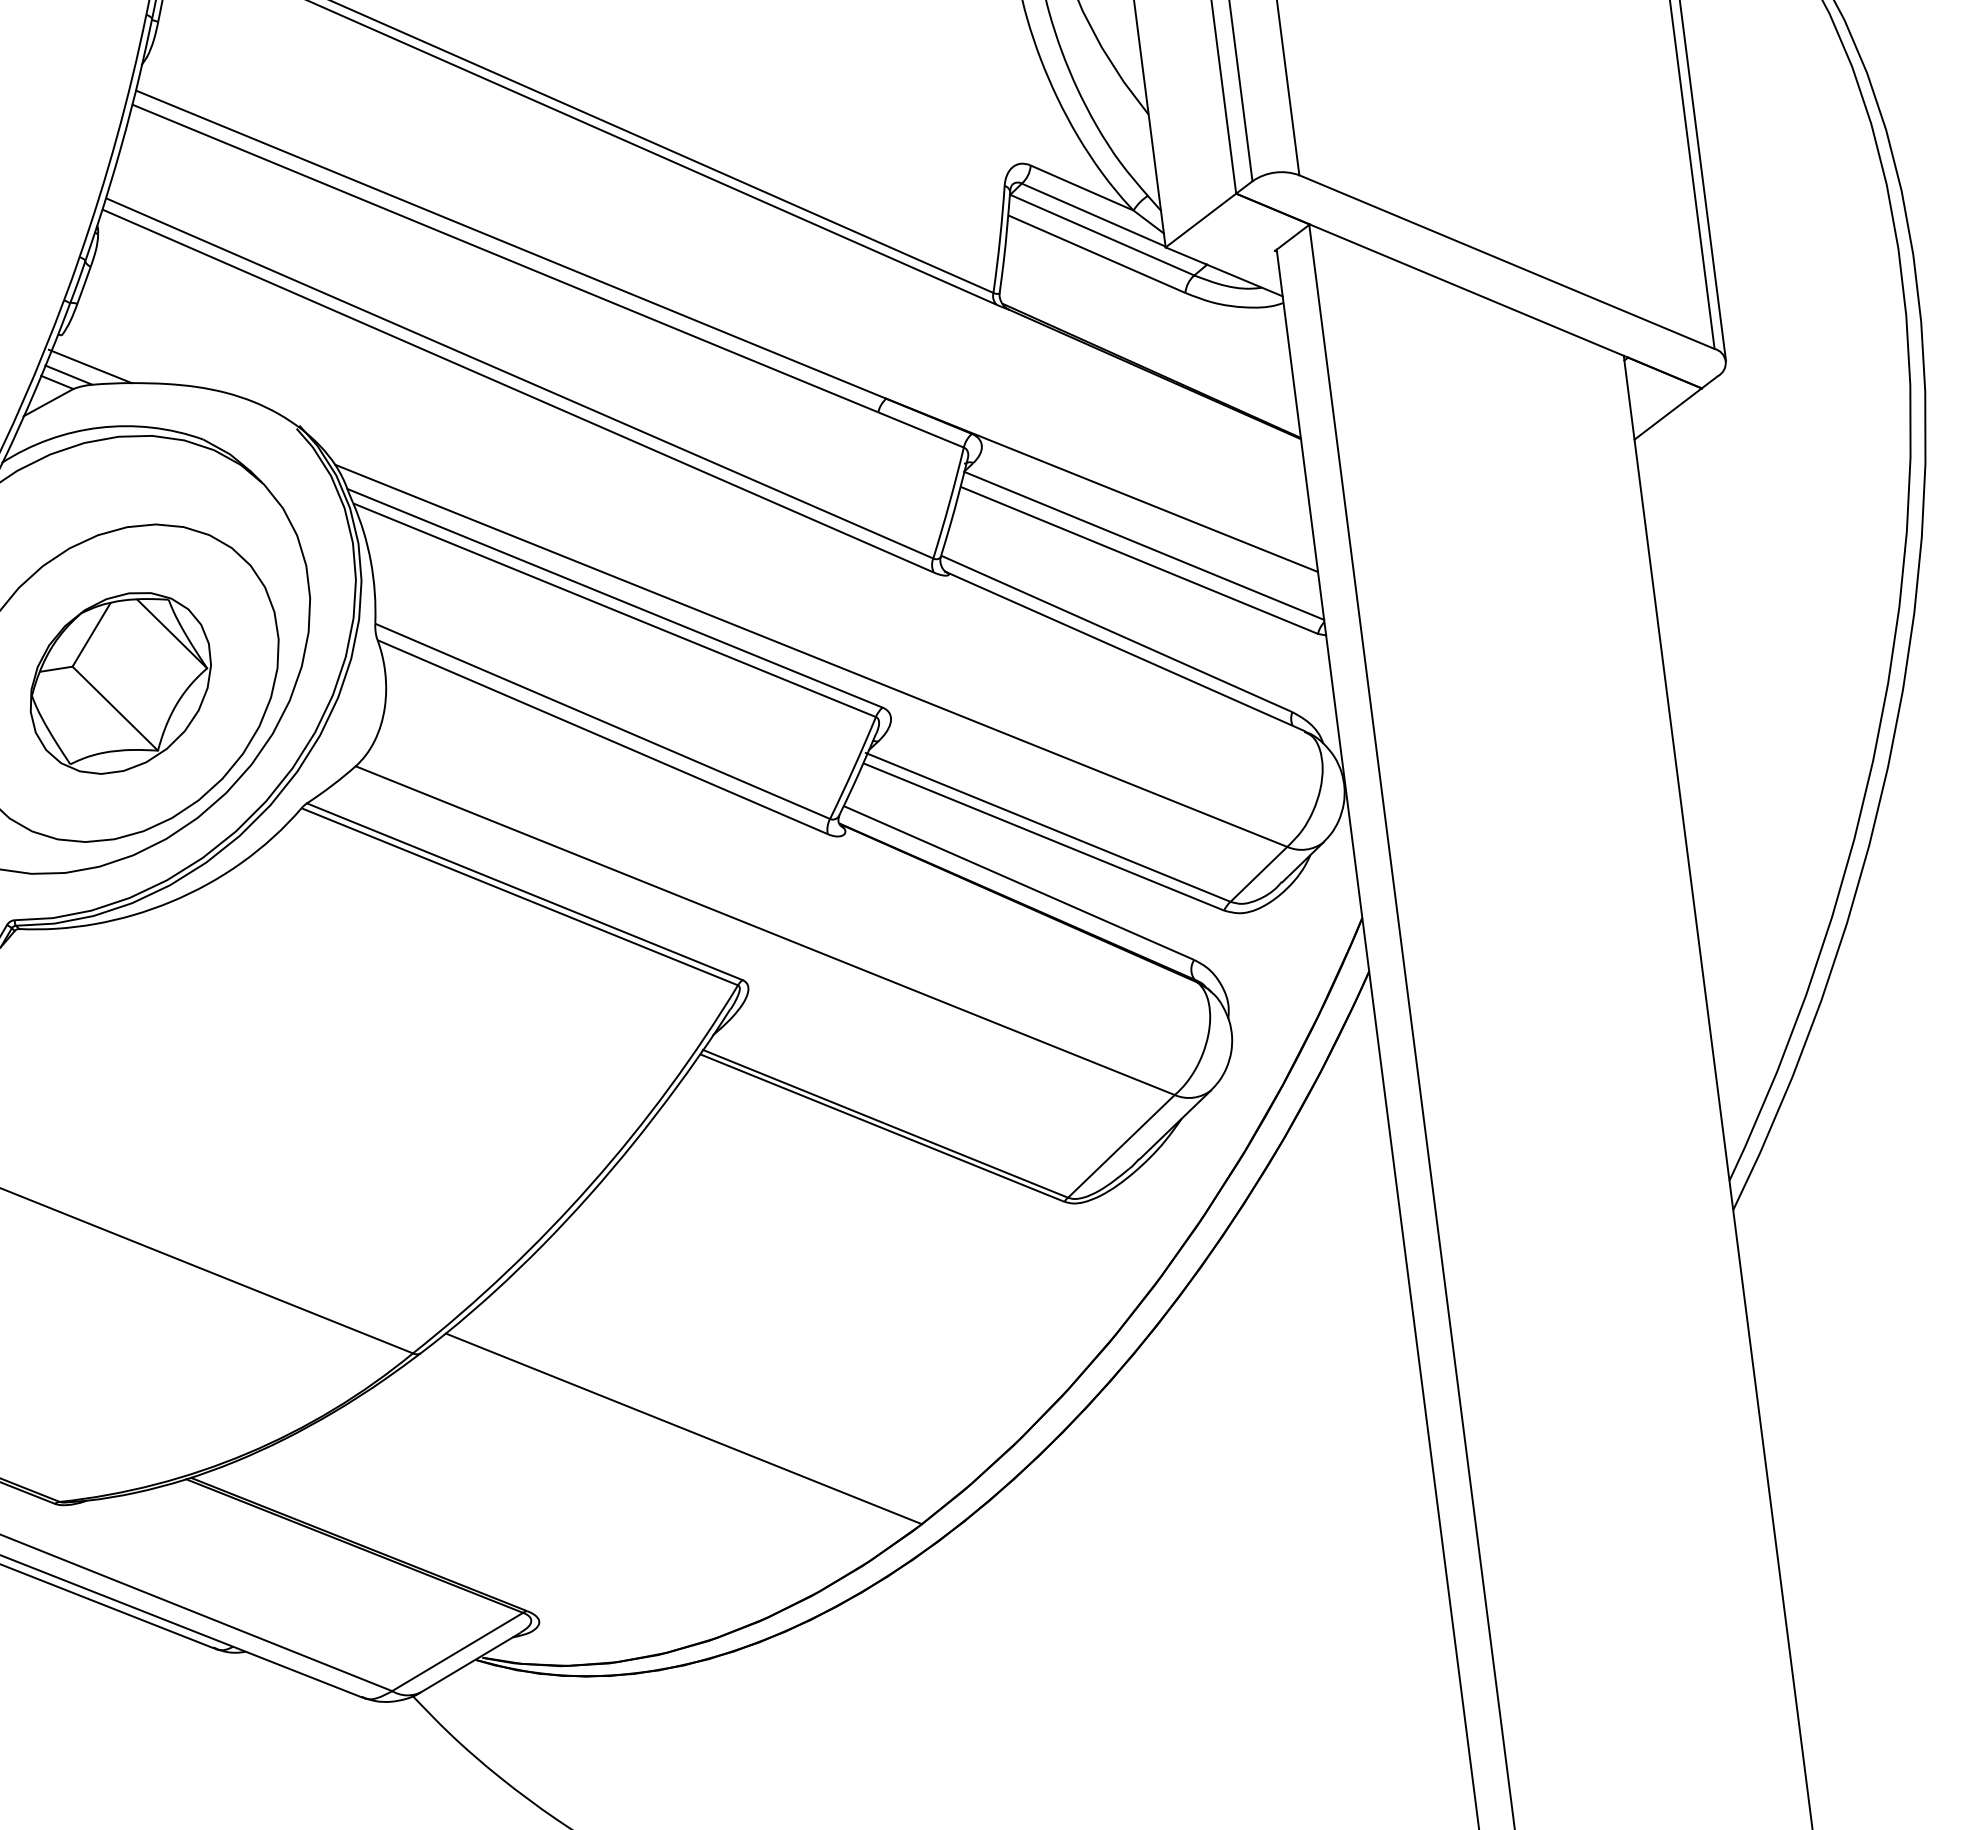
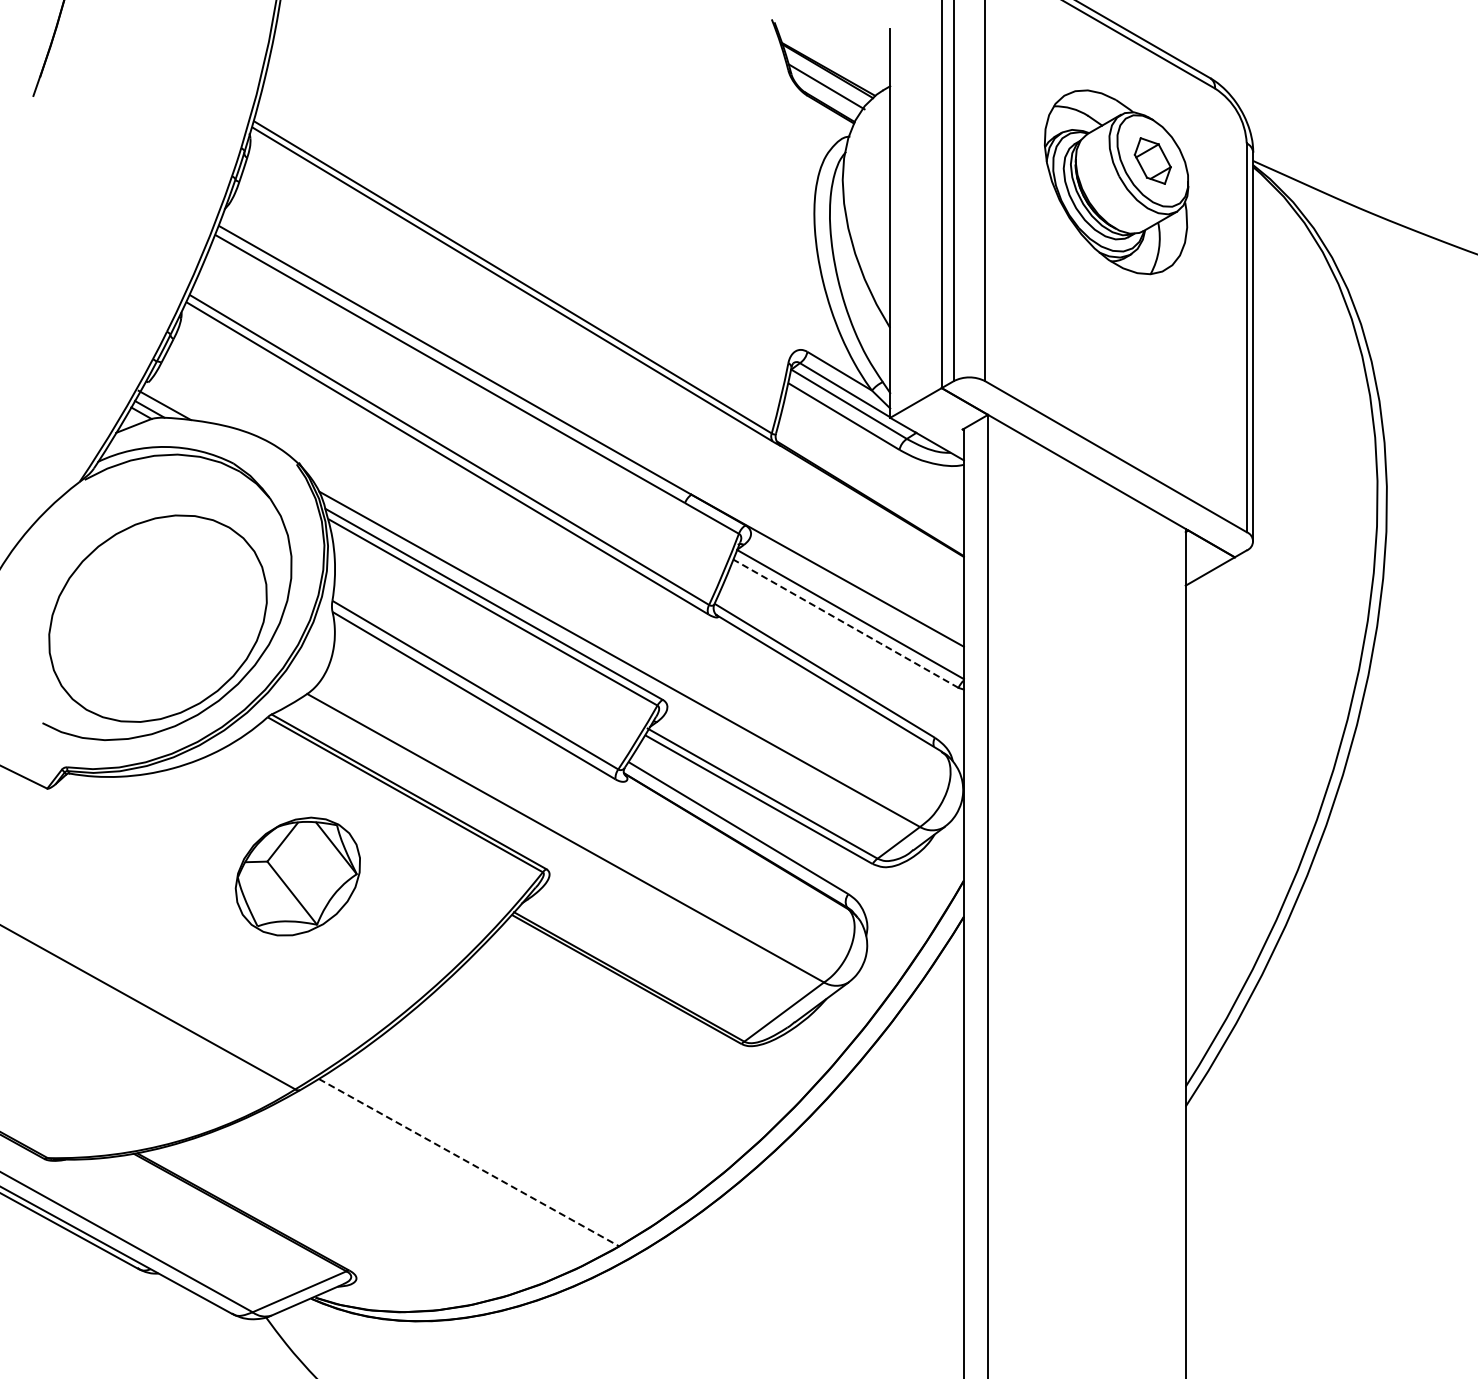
line: (1141, 561) -> (847, 624), solid -> dashed
part: (119, 683) -> (297, 876), moved
line: (684, 1428) -> (469, 1162), solid -> dashed

